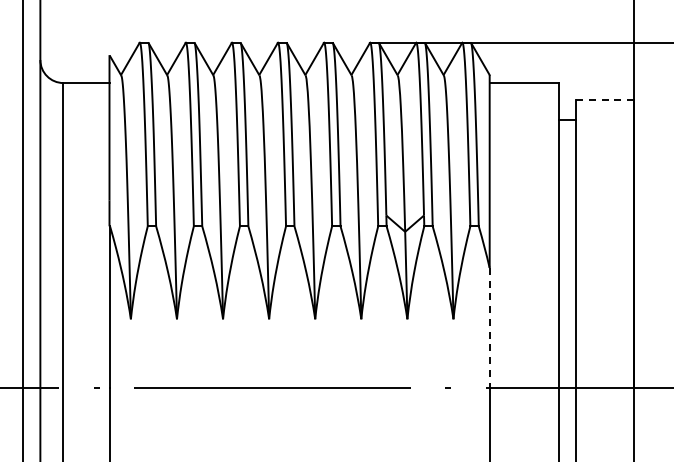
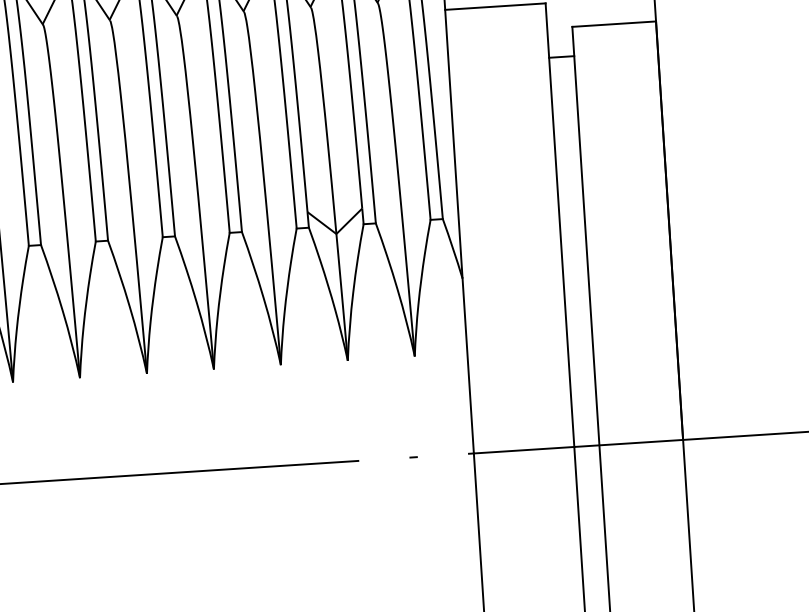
line: (604, 100) -> (613, 24), dashed -> solid
line: (489, 328) -> (468, 366), dashed -> solid

